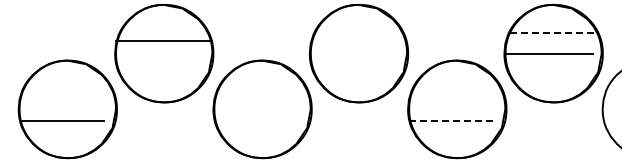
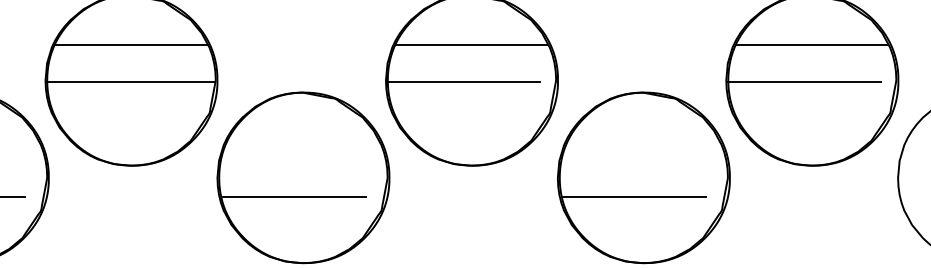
line: (163, 33) -> (130, 45), added
line: (358, 33) -> (471, 45), added
line: (553, 33) -> (812, 45), dashed -> solid
line: (164, 41) -> (131, 81), moved
line: (353, 54) -> (462, 81), added
line: (257, 120) -> (294, 197), added
line: (452, 120) -> (635, 197), dashed -> solid

